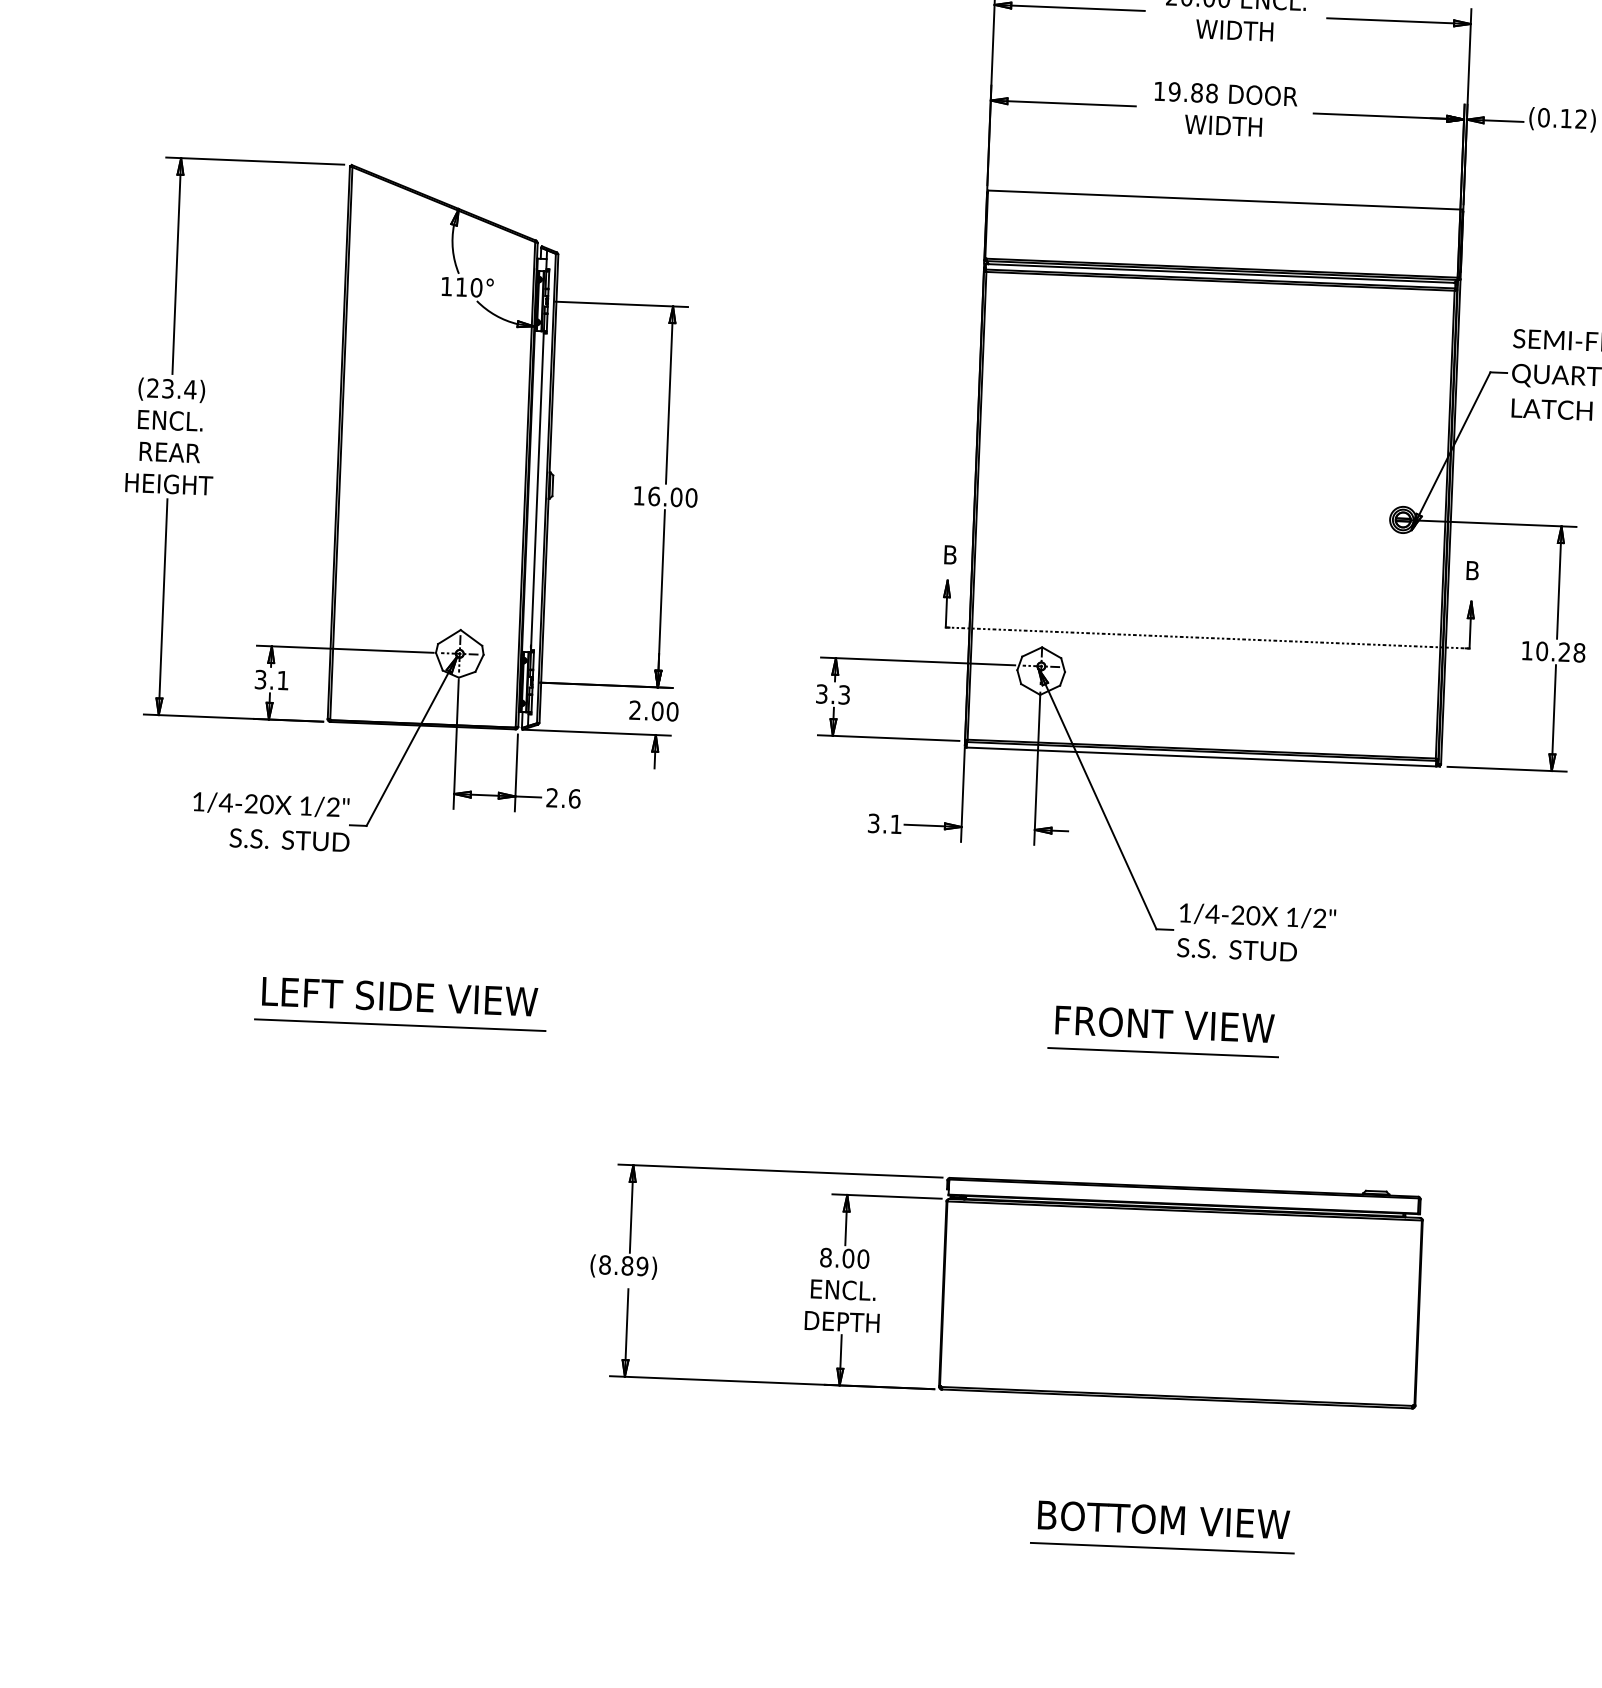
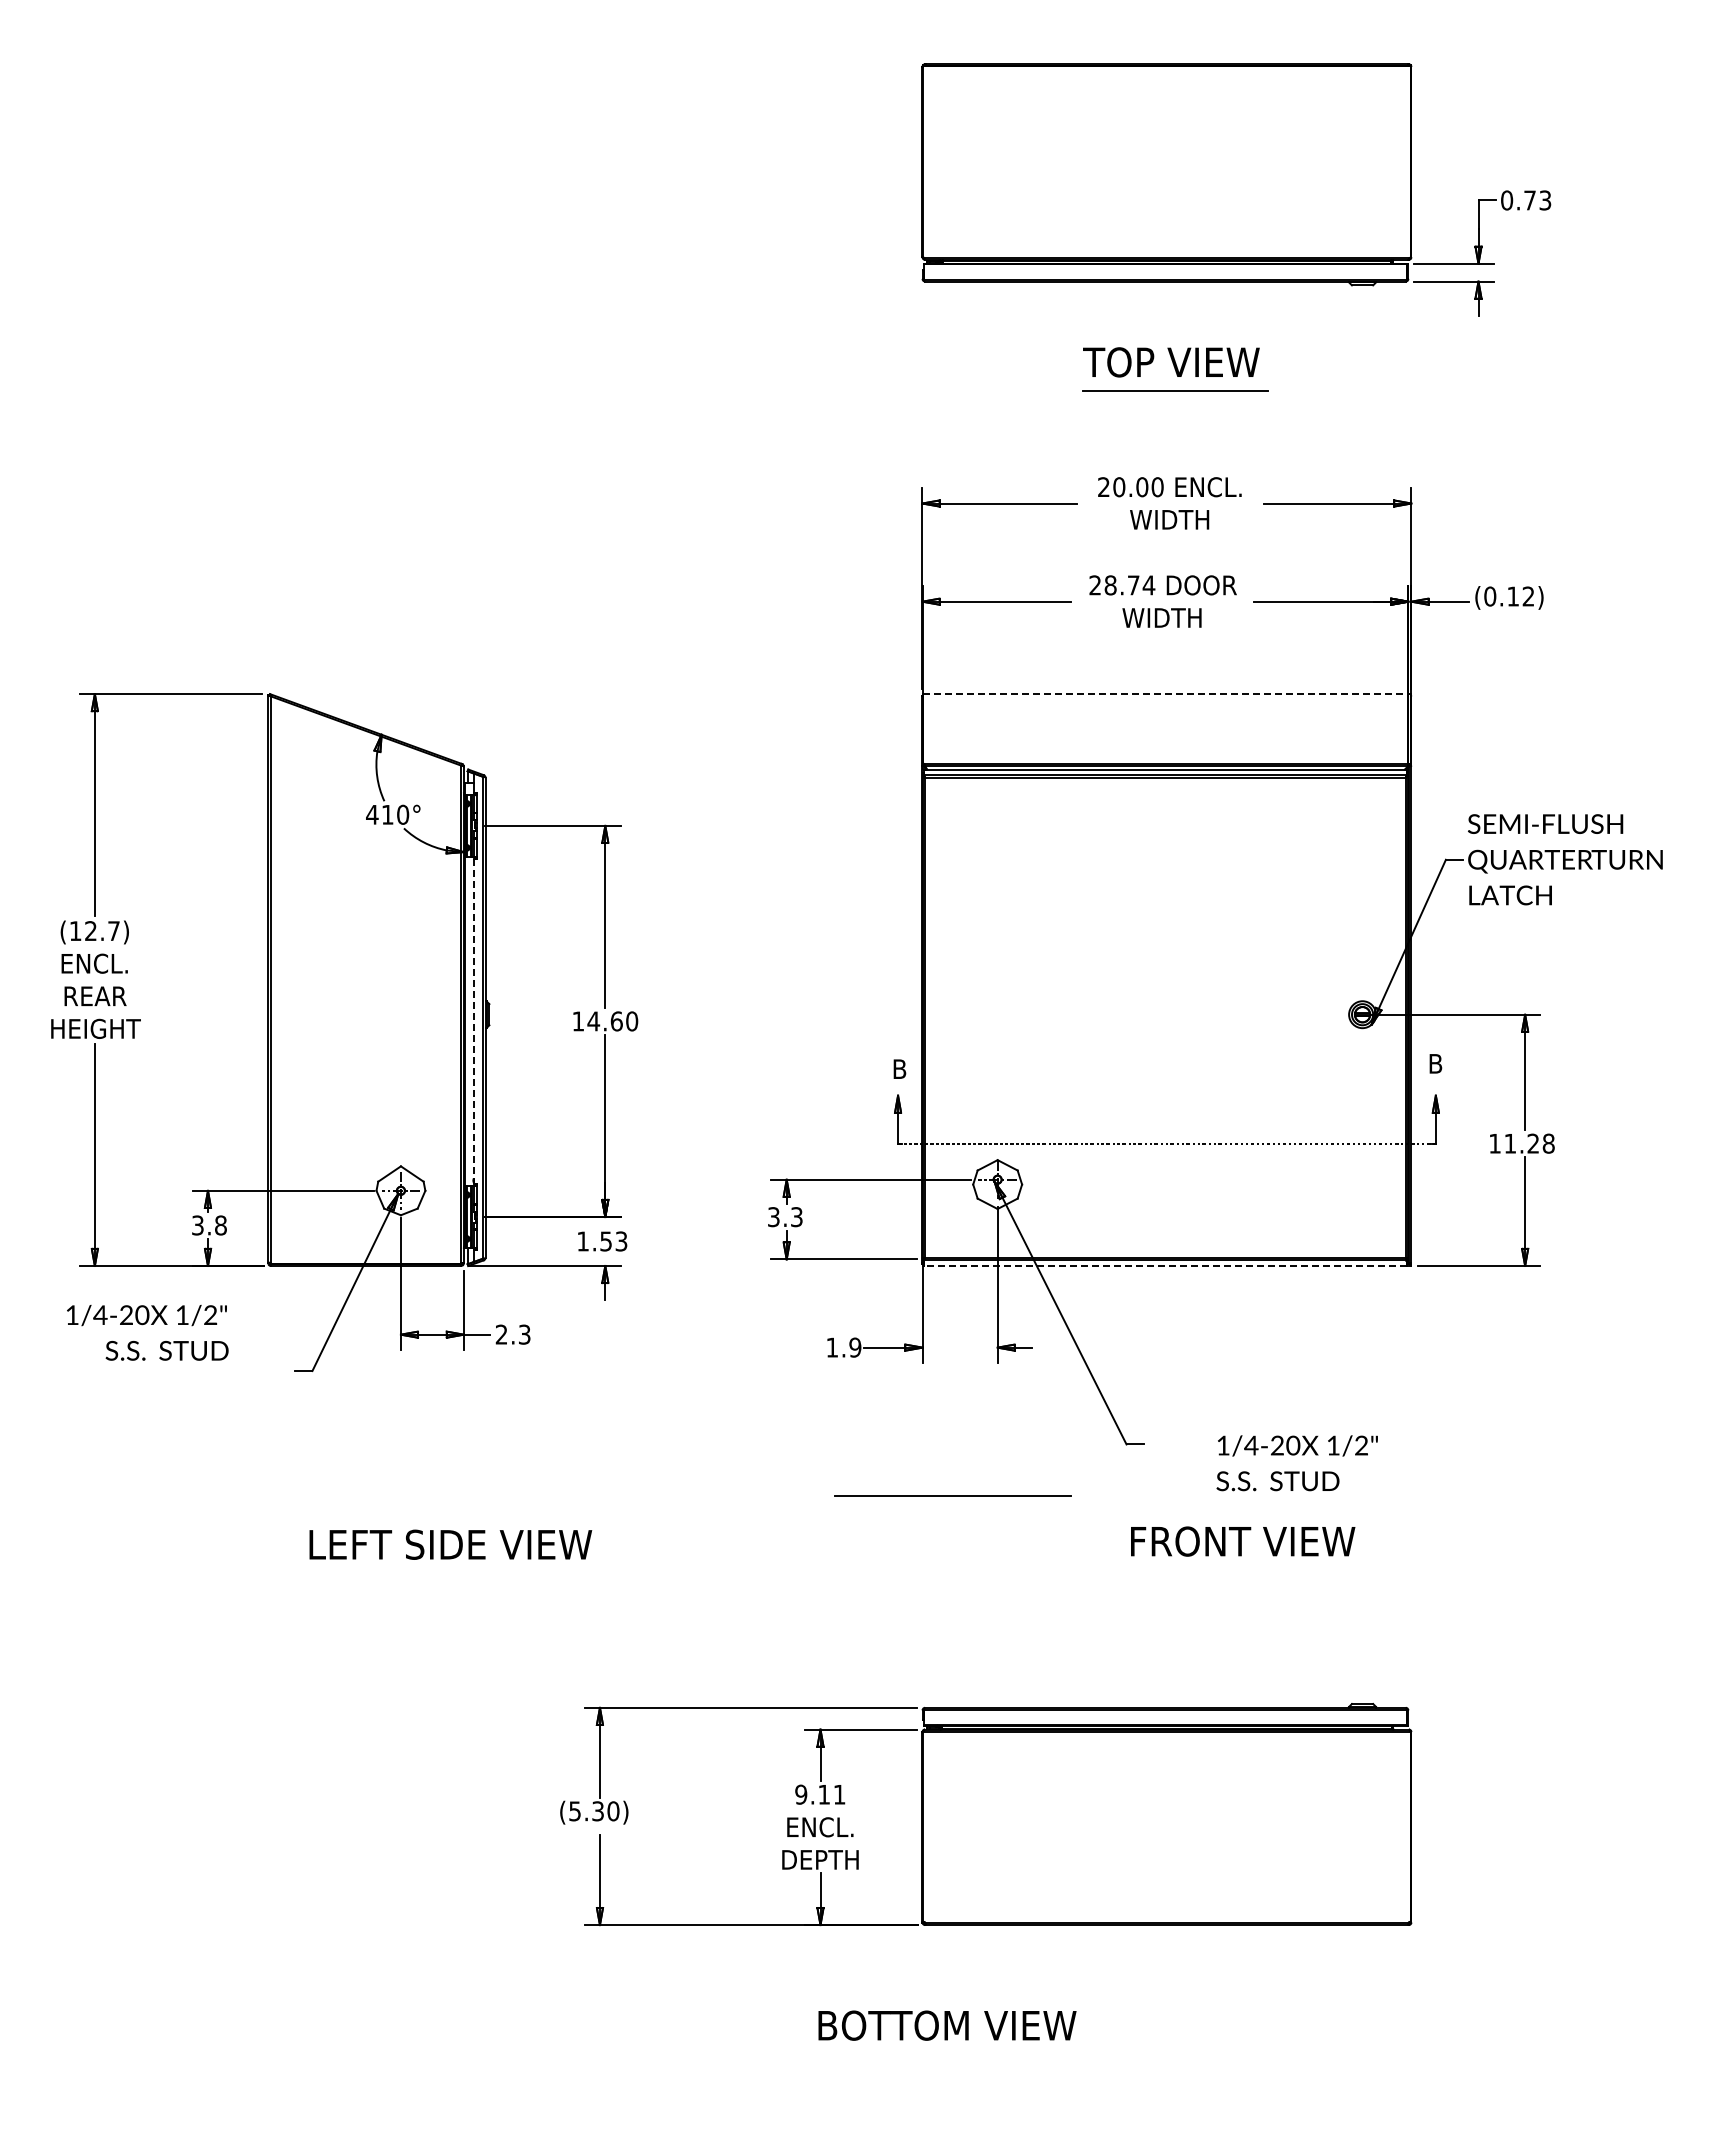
text: (1186, 92) -> (1122, 585), 19.88 -> 28.74
line: (1224, 200) -> (1166, 694), solid -> dashed
text: (446, 286) -> (372, 814), 110° -> 410°
text: (171, 389) -> (94, 931), (23.4) -> (12.7)
line: (537, 491) -> (473, 1021), solid -> dashed
text: (664, 496) -> (604, 1021), 16.00 -> 14.60
text: (1542, 651) -> (1510, 1143), 10.28 -> 11.28
text: (282, 680) -> (220, 1225), 3.1 -> 3.8
text: (654, 711) -> (602, 1241), 2.00 -> 1.53
line: (1200, 756) -> (1164, 1265), solid -> dashed
text: (574, 798) -> (524, 1334), 2.6 -> 2.3
text: (271, 821) -> (147, 1332), moved
text: (884, 823) -> (843, 1347), 3.1 -> 1.9
text: (1255, 933) -> (1296, 1463), moved
text: (399, 996) -> (450, 1544), moved
line: (400, 1024) -> (355, 1573), removed
text: (1165, 1024) -> (1243, 1541), moved
line: (1162, 1052) -> (952, 1495), moved
text: (844, 1258) -> (820, 1794), 8.00 -> 9.11
text: (624, 1265) -> (594, 1811), (8.89) -> (5.30)
text: (1164, 1519) -> (947, 2025), moved
line: (1161, 1547) -> (1157, 2078), removed

